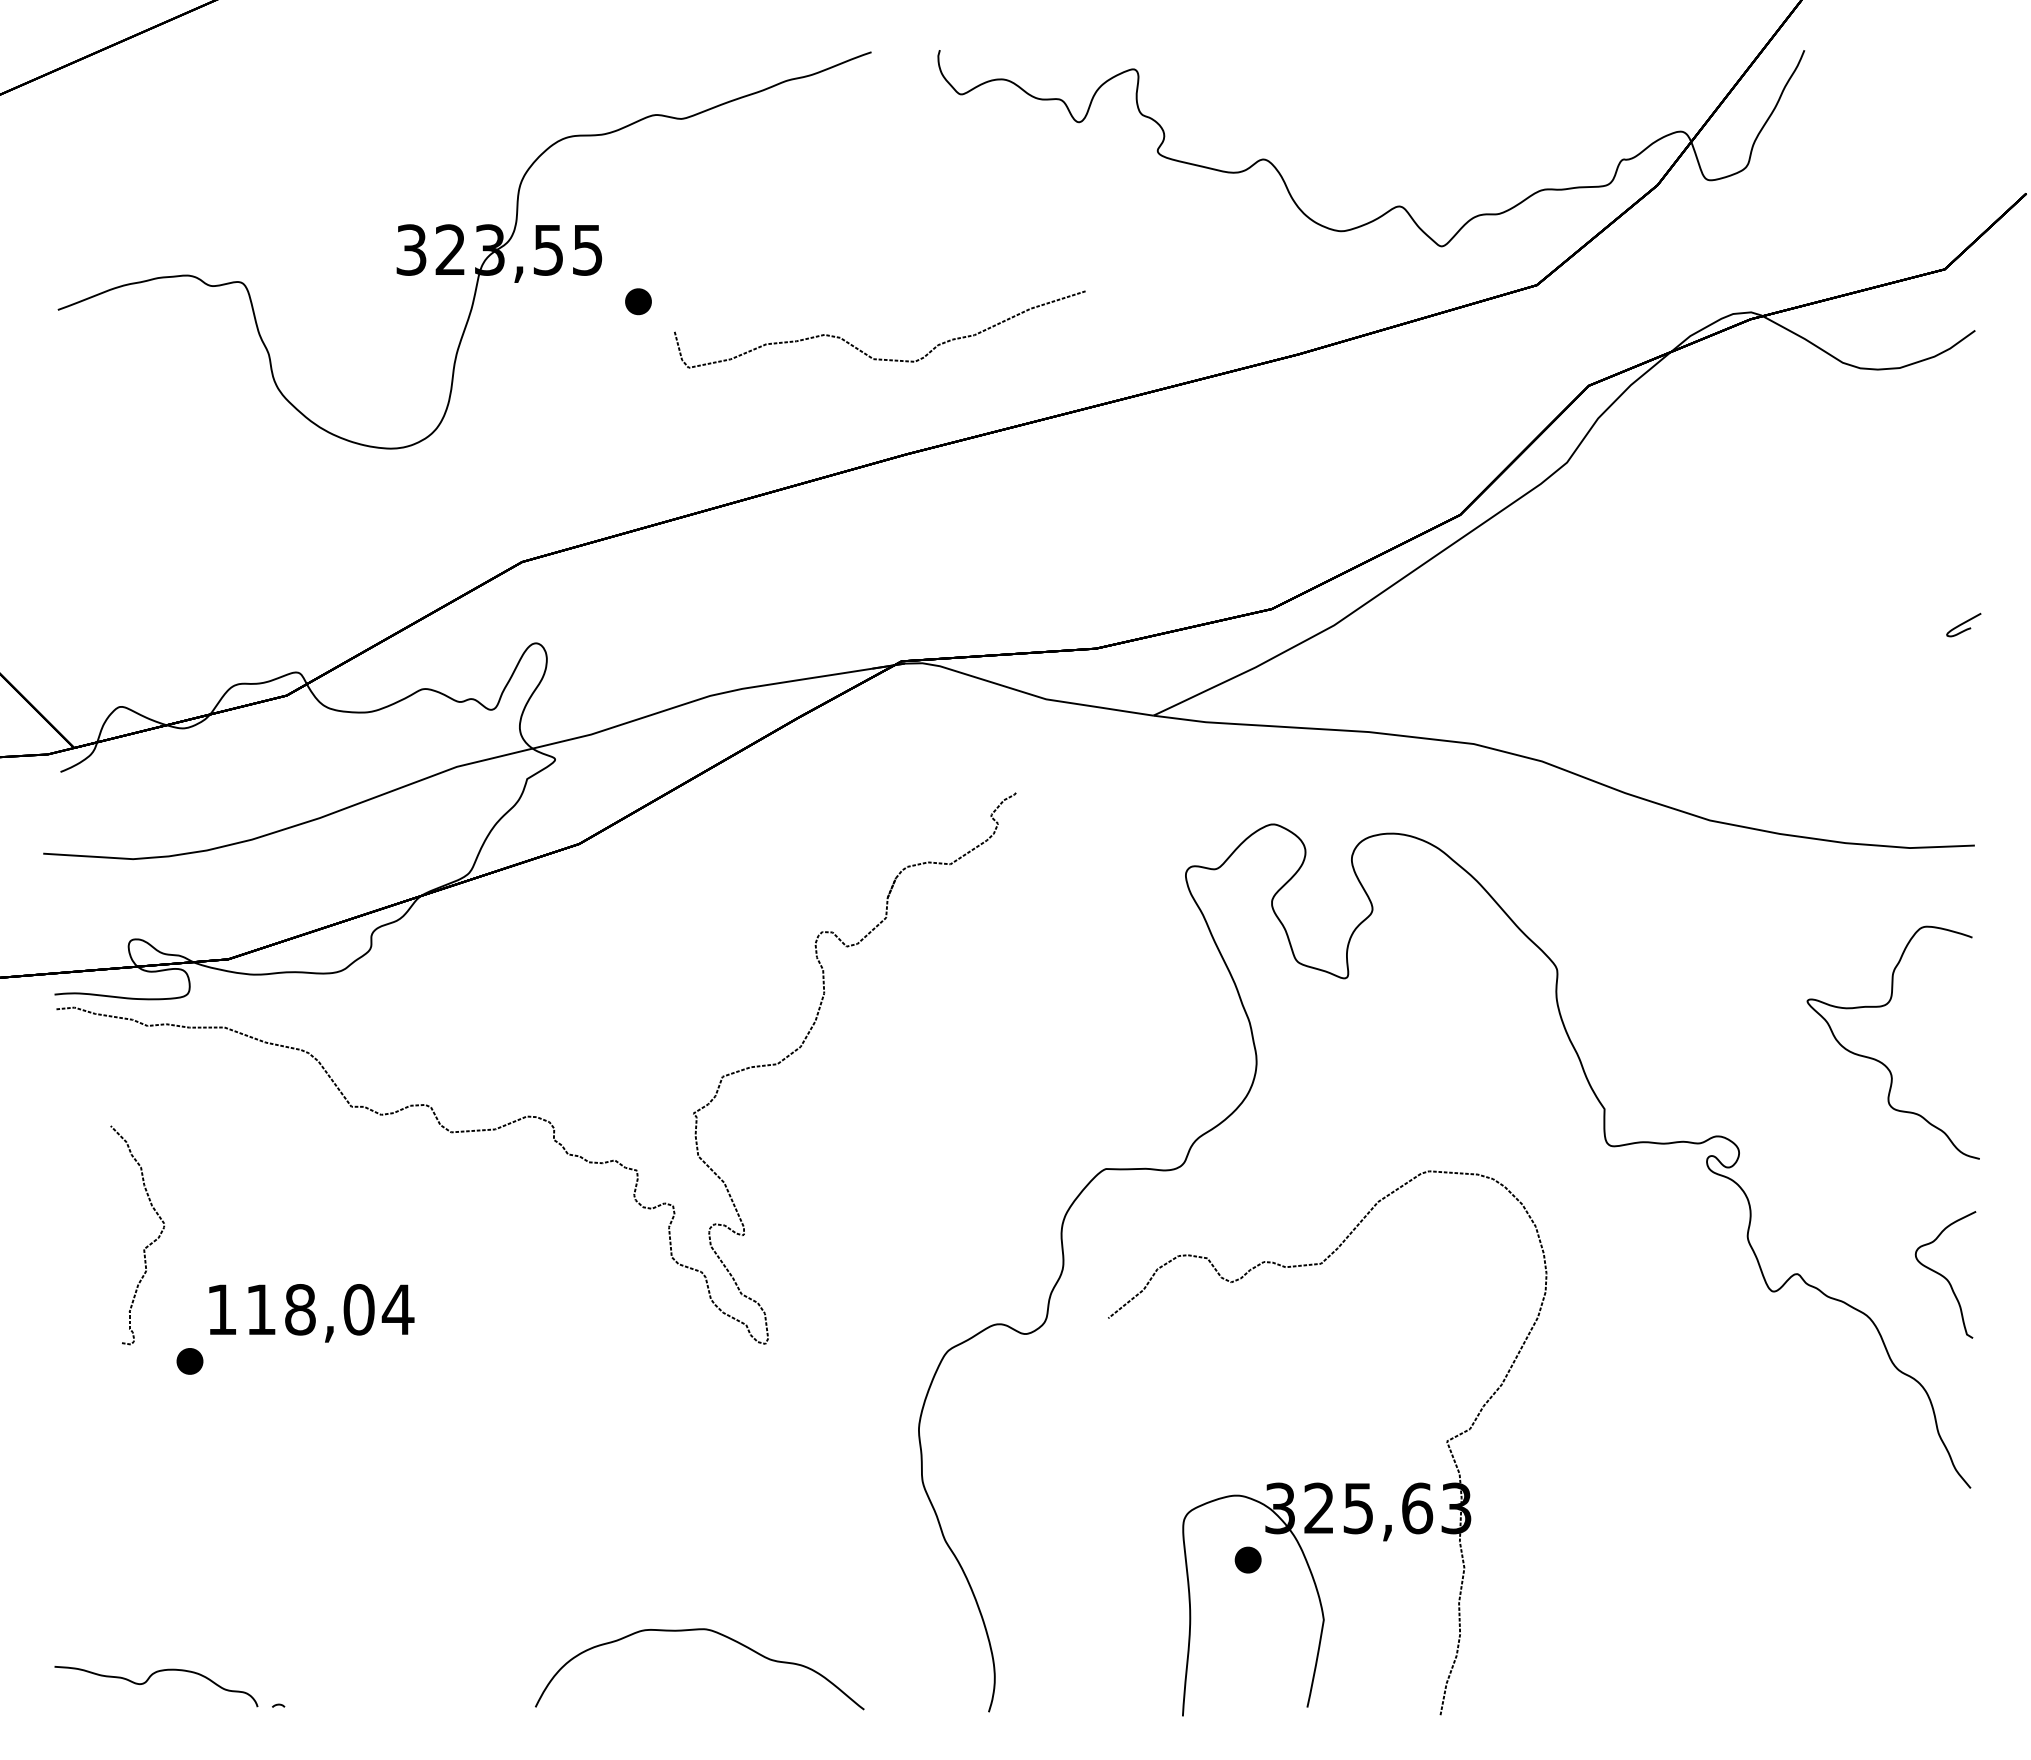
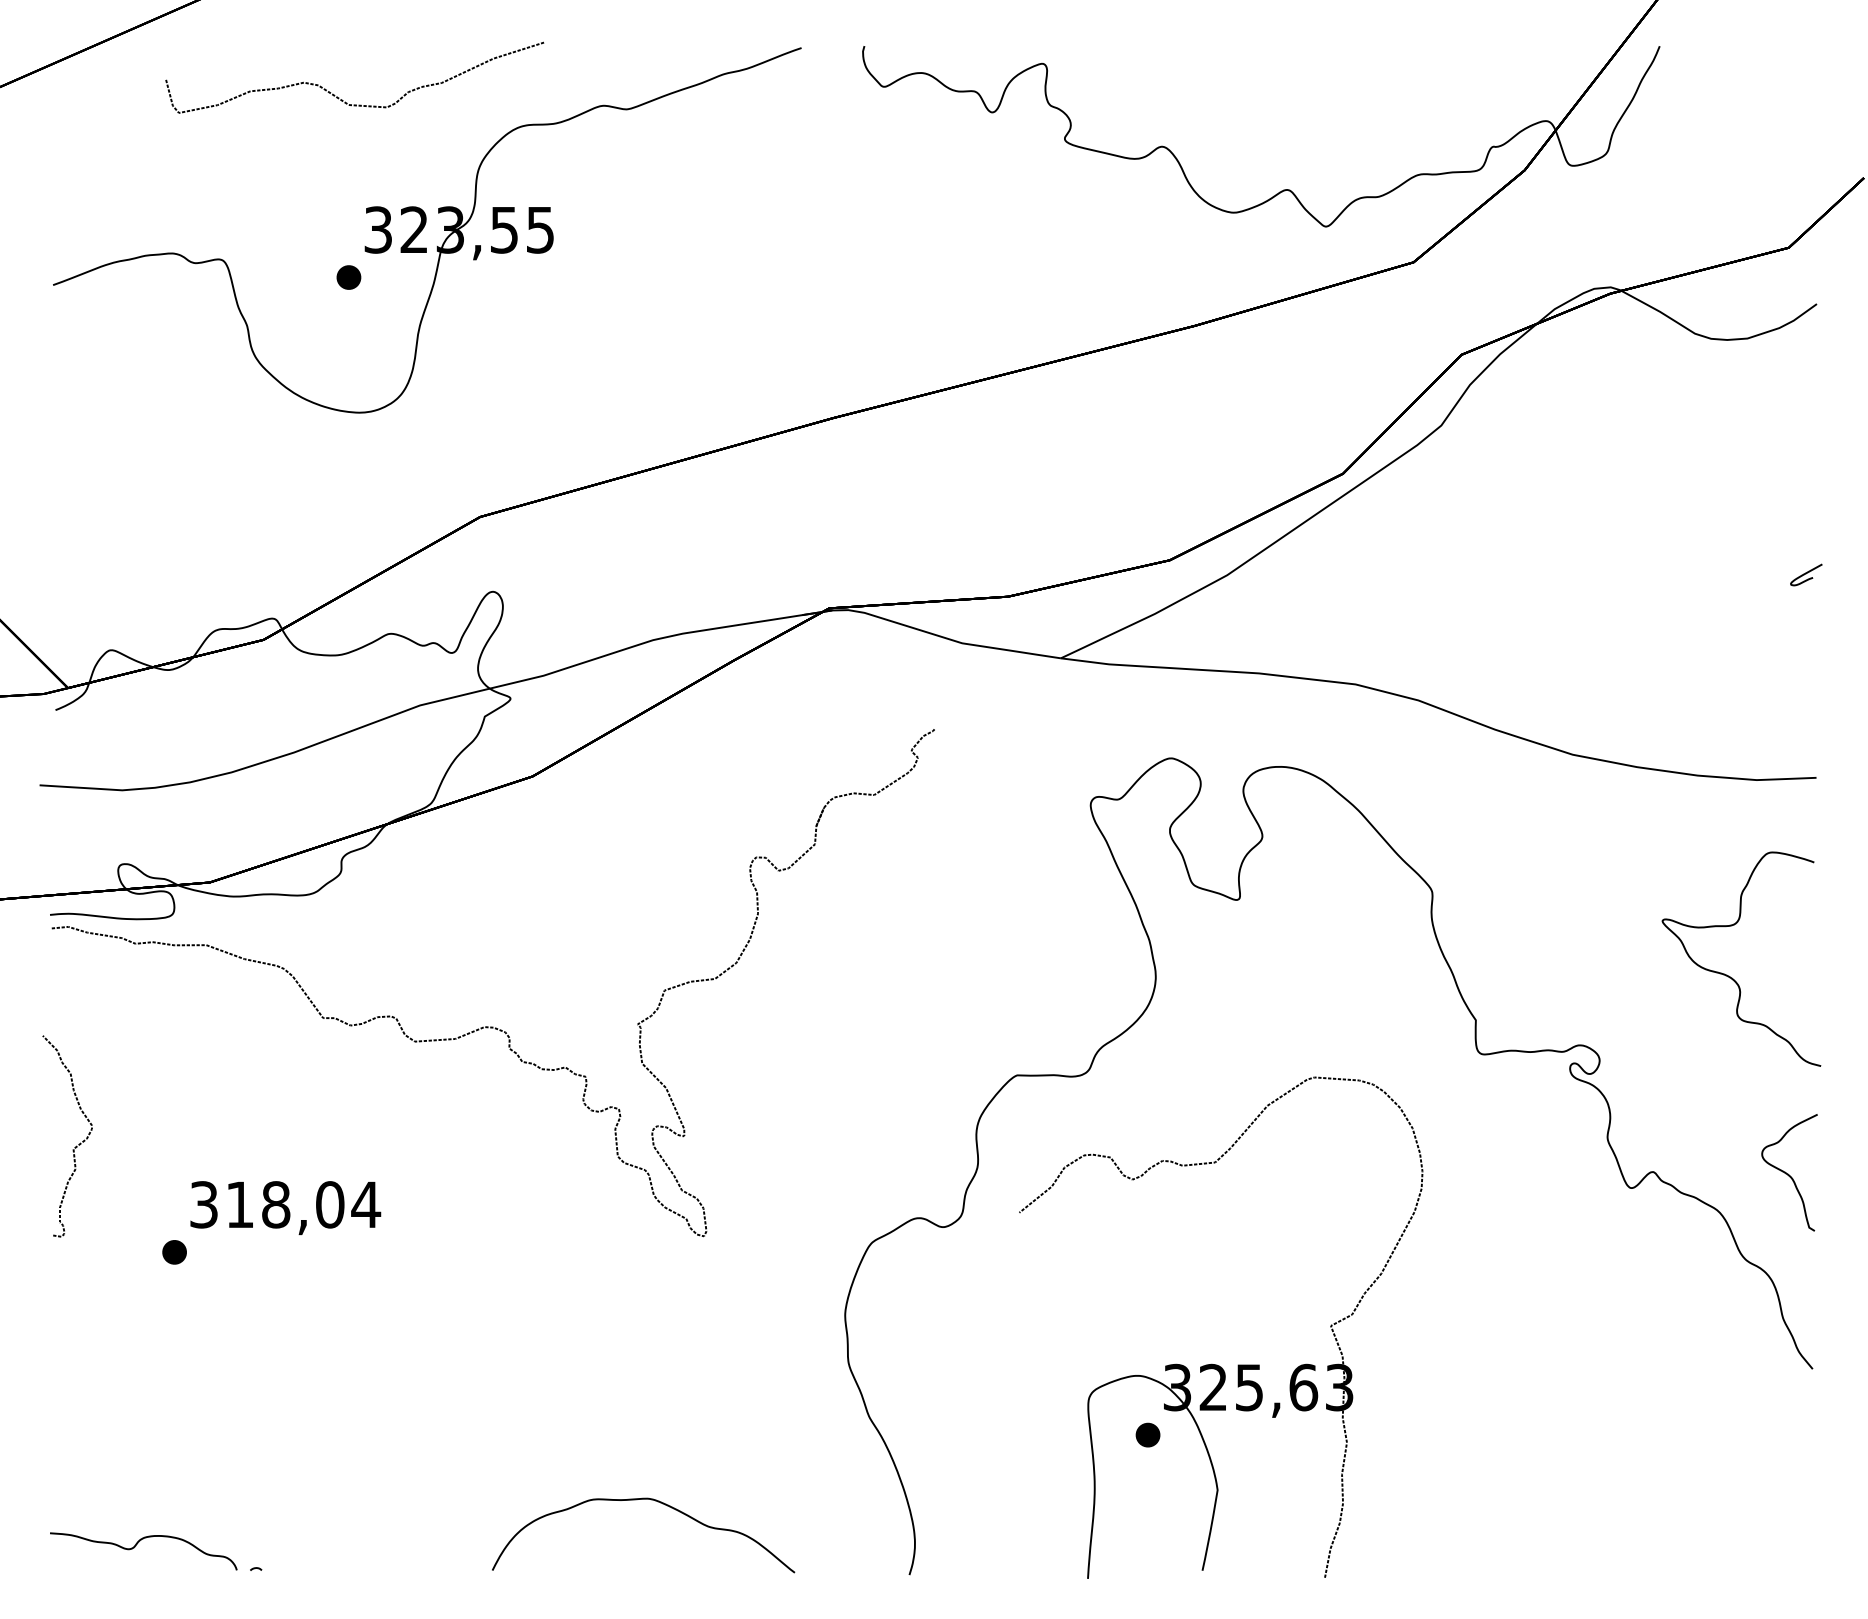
part: (638, 301) -> (348, 277), moved
curve: (865, 352) -> (341, 98), moved
curve: (147, 1245) -> (76, 1145), moved
text: (221, 1309) -> (203, 1204), 118,04 -> 318,04

